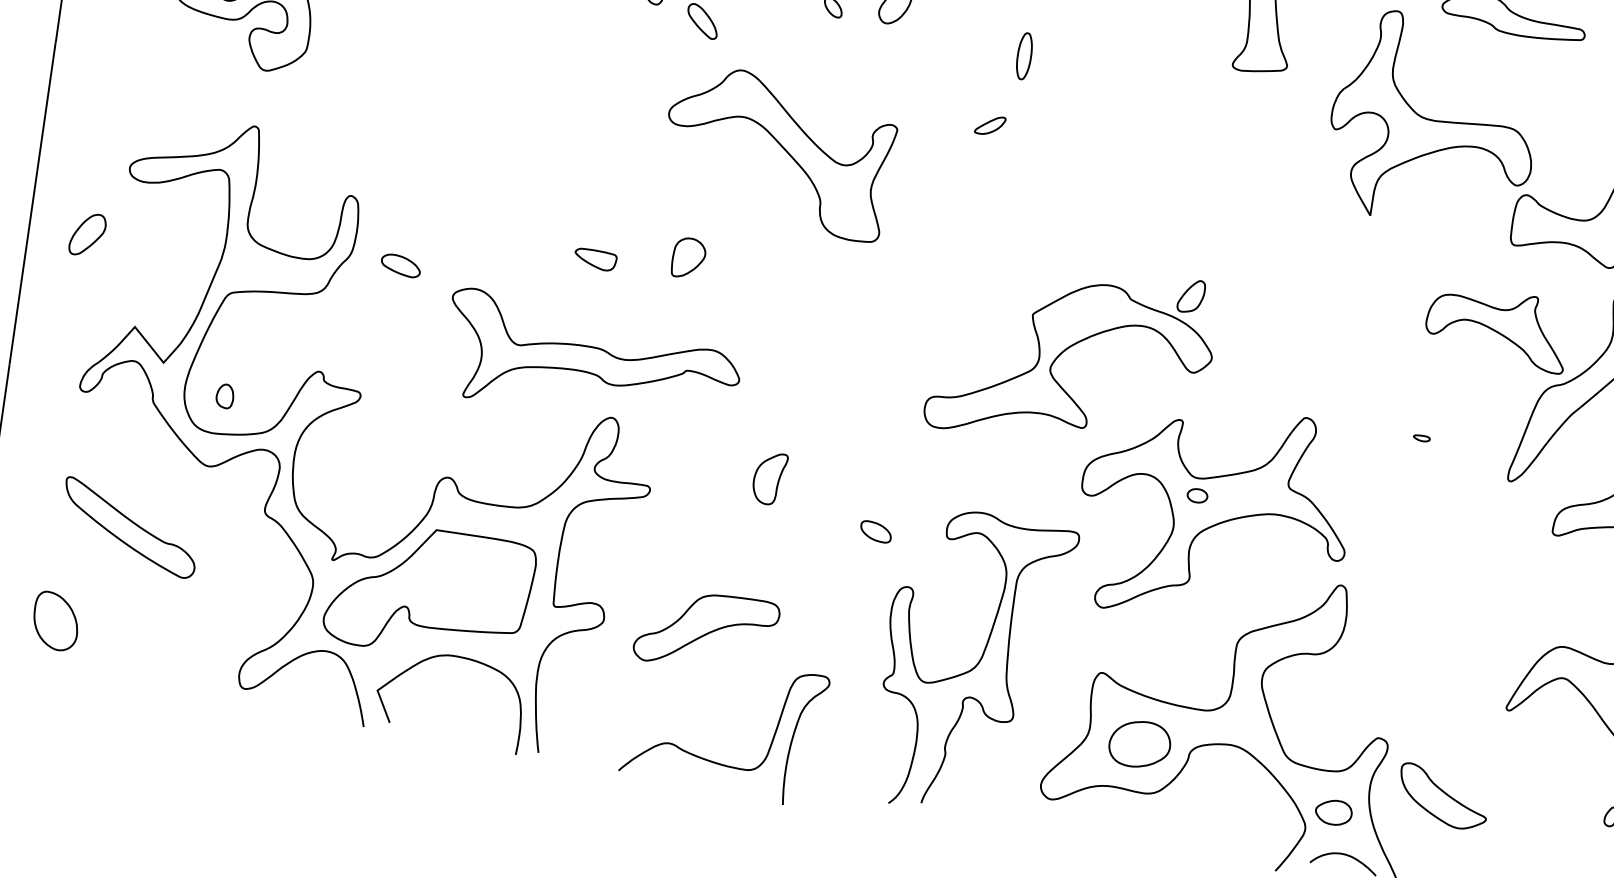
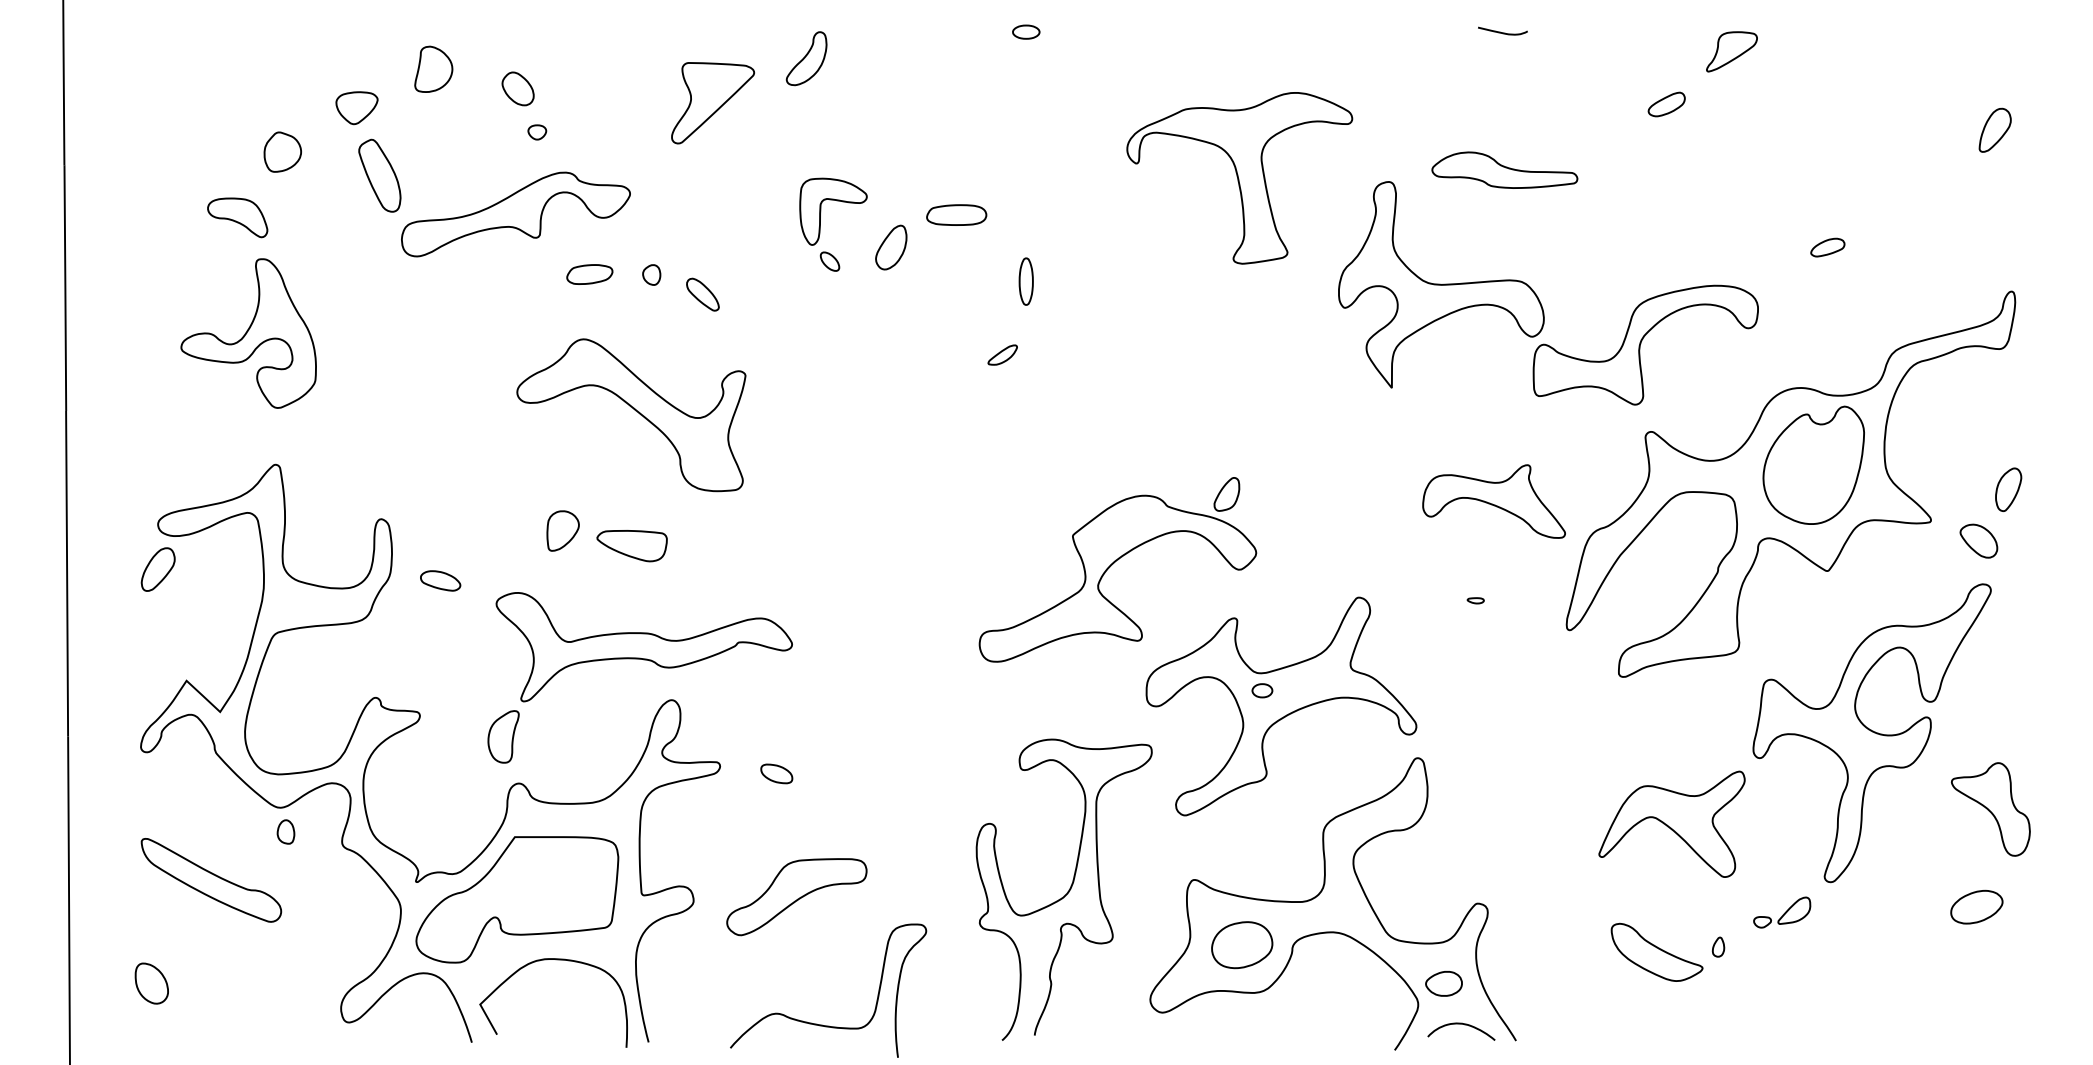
part: (778, 152) -> (631, 415), moved
part: (87, 234) -> (157, 569), moved
part: (688, 257) -> (562, 530), moved
part: (594, 259) -> (631, 546), size x1.67
part: (1496, 327) -> (1493, 501), moved
part: (224, 395) -> (285, 831), moved
part: (769, 478) -> (503, 736), moved
part: (875, 531) -> (776, 773), moved
part: (55, 621) -> (151, 983), size x0.71
part: (1442, 796) -> (1656, 951), moved

